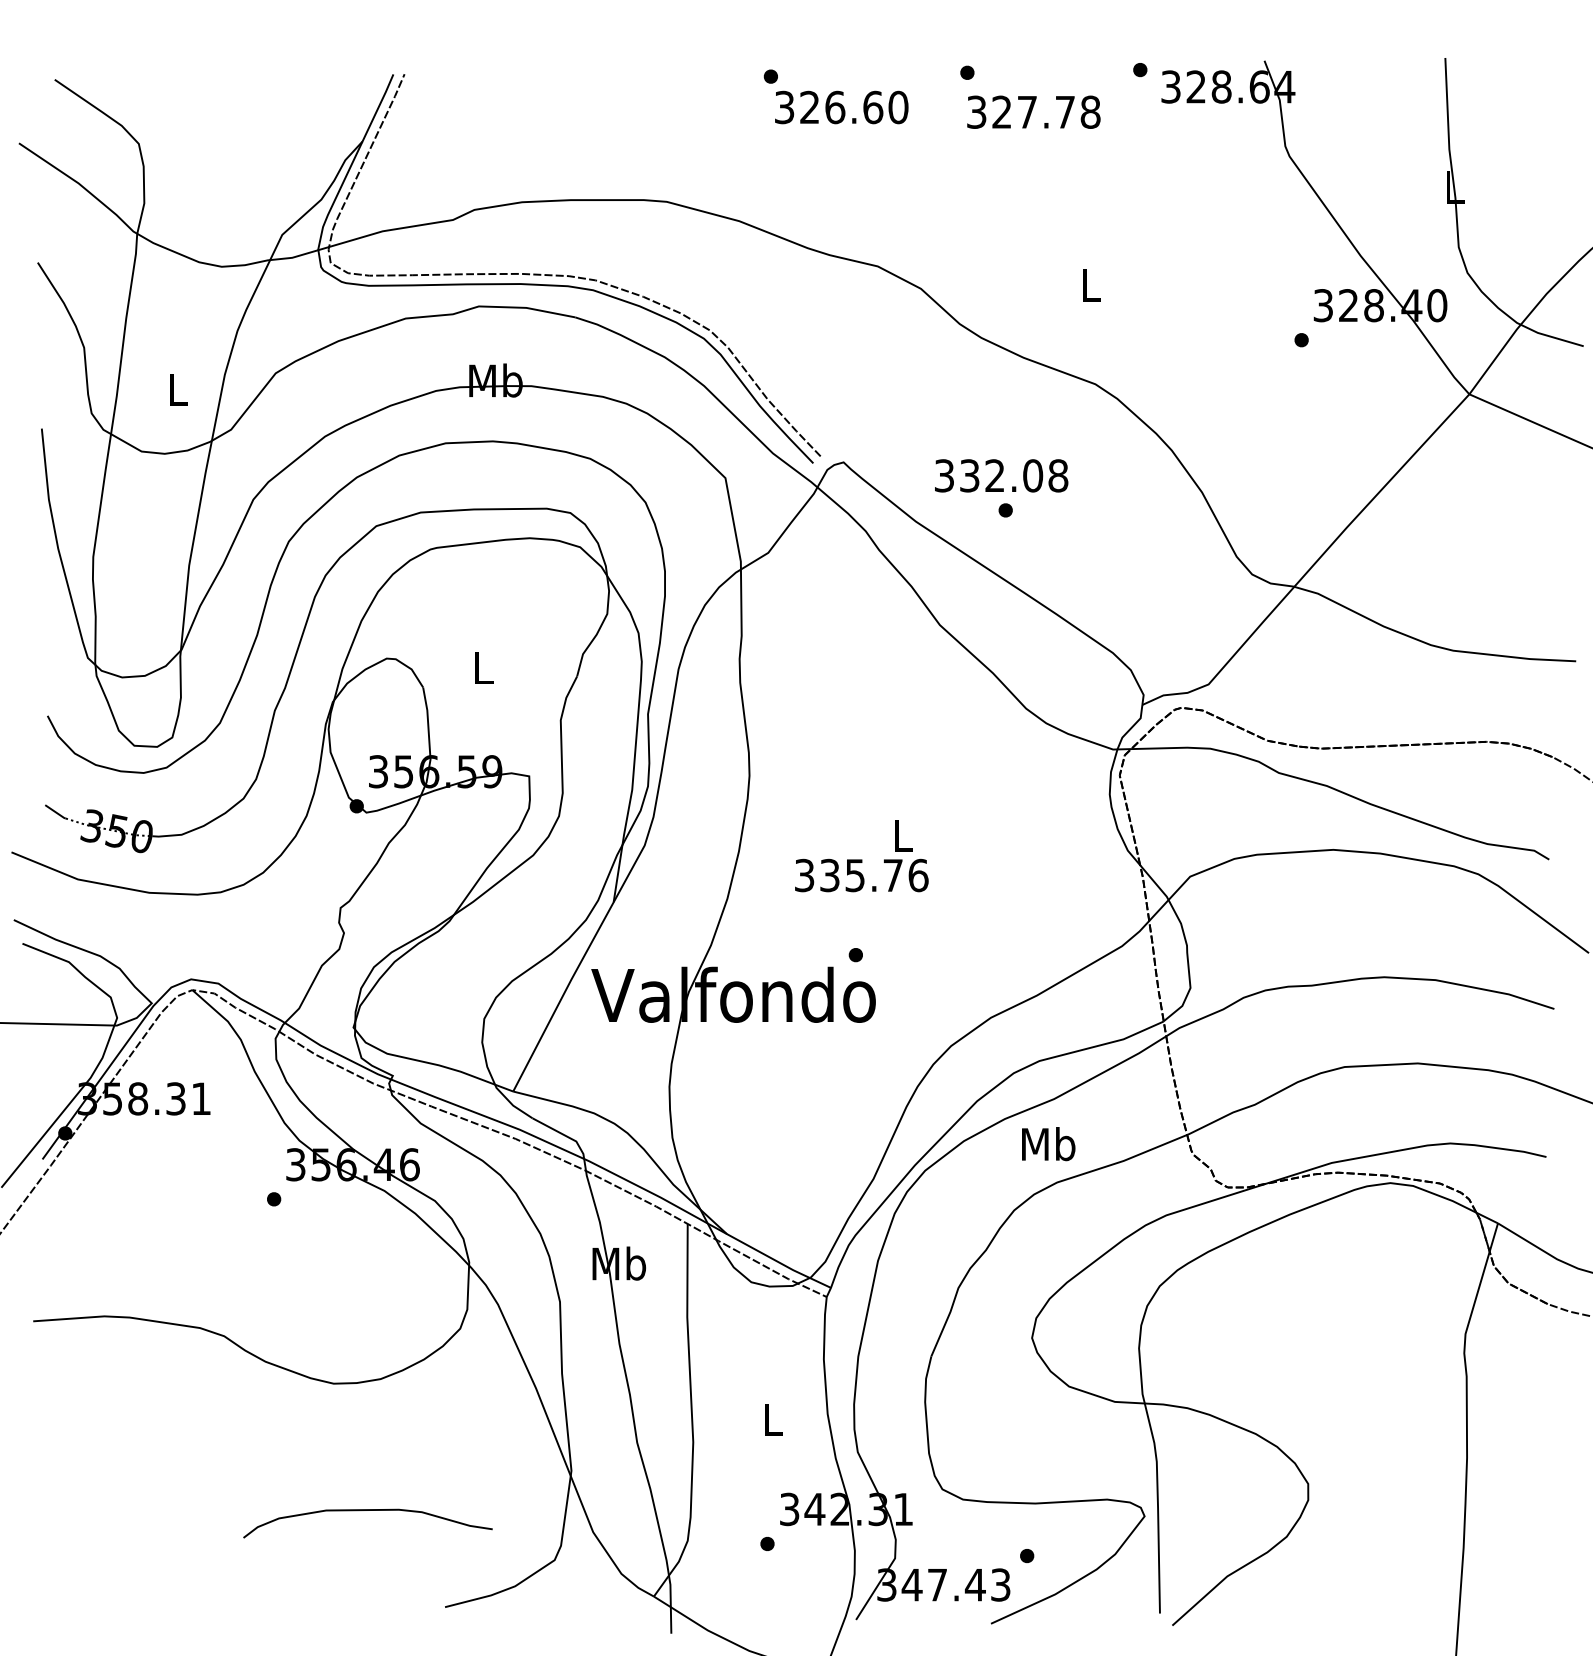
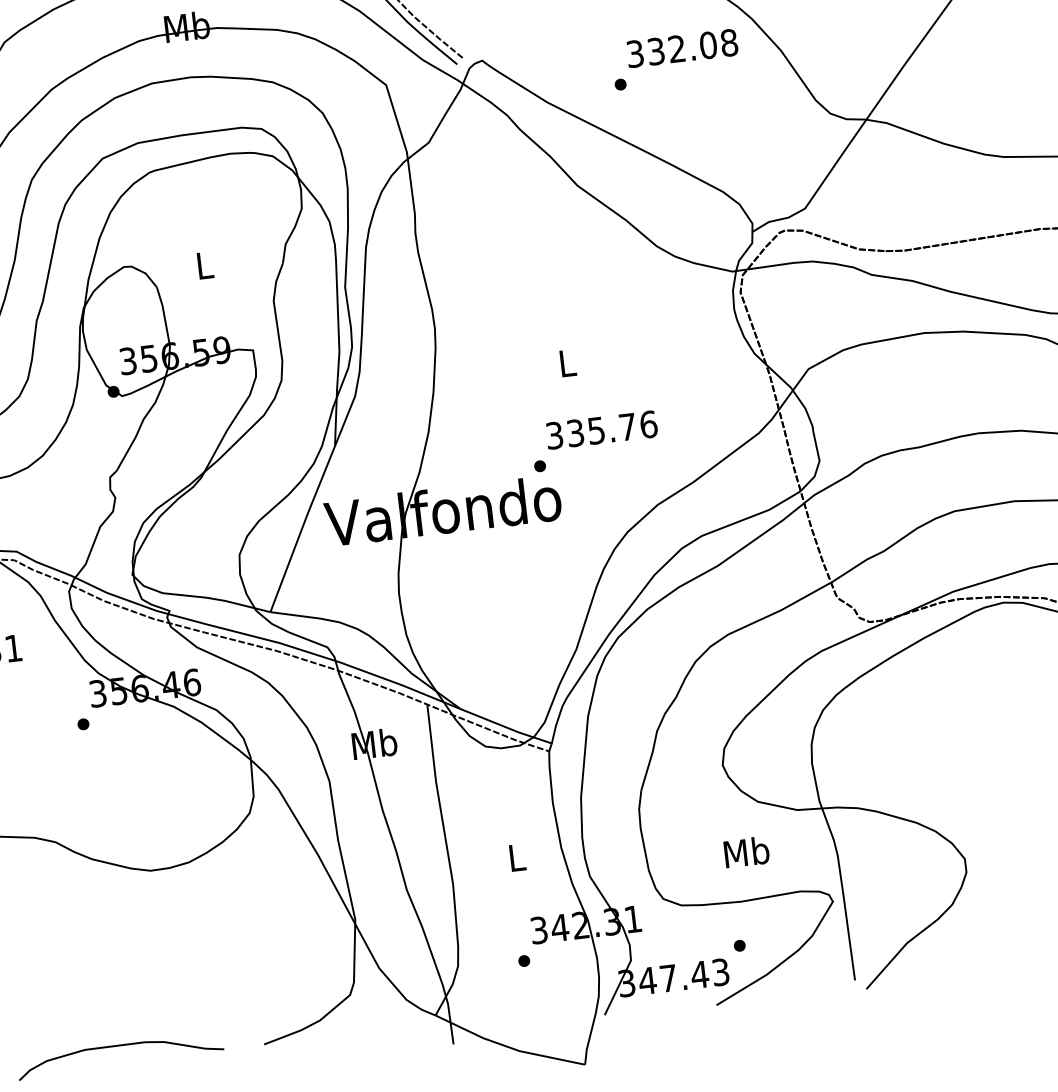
text: (1001, 475) -> (682, 48), moved
text: (861, 875) -> (601, 430), moved
text: (1048, 1144) -> (746, 852), moved
curve: (367, 1510) -> (119, 1045), moved

